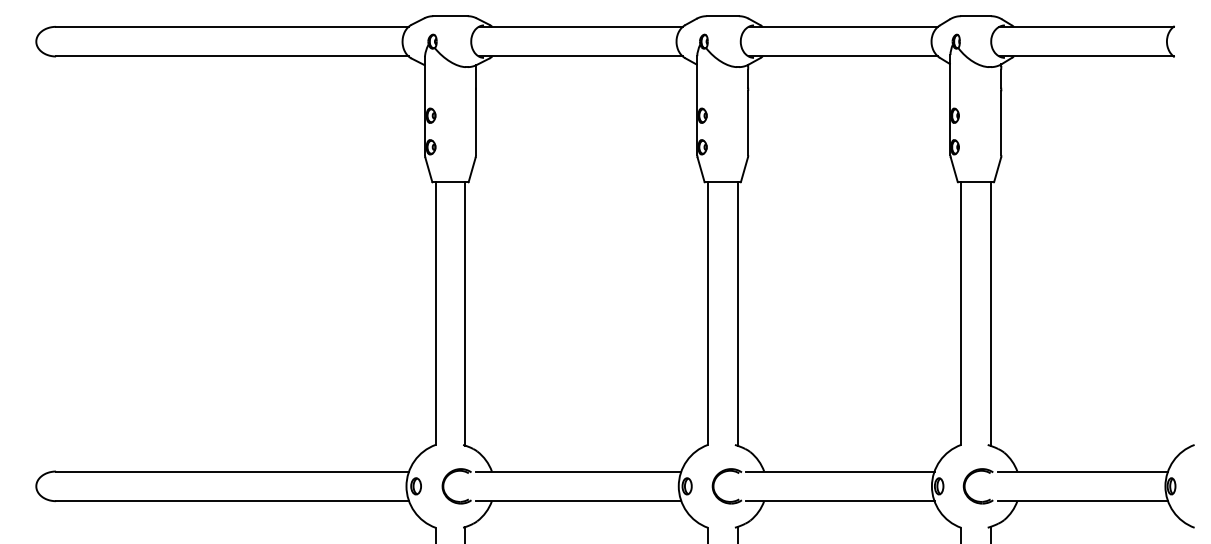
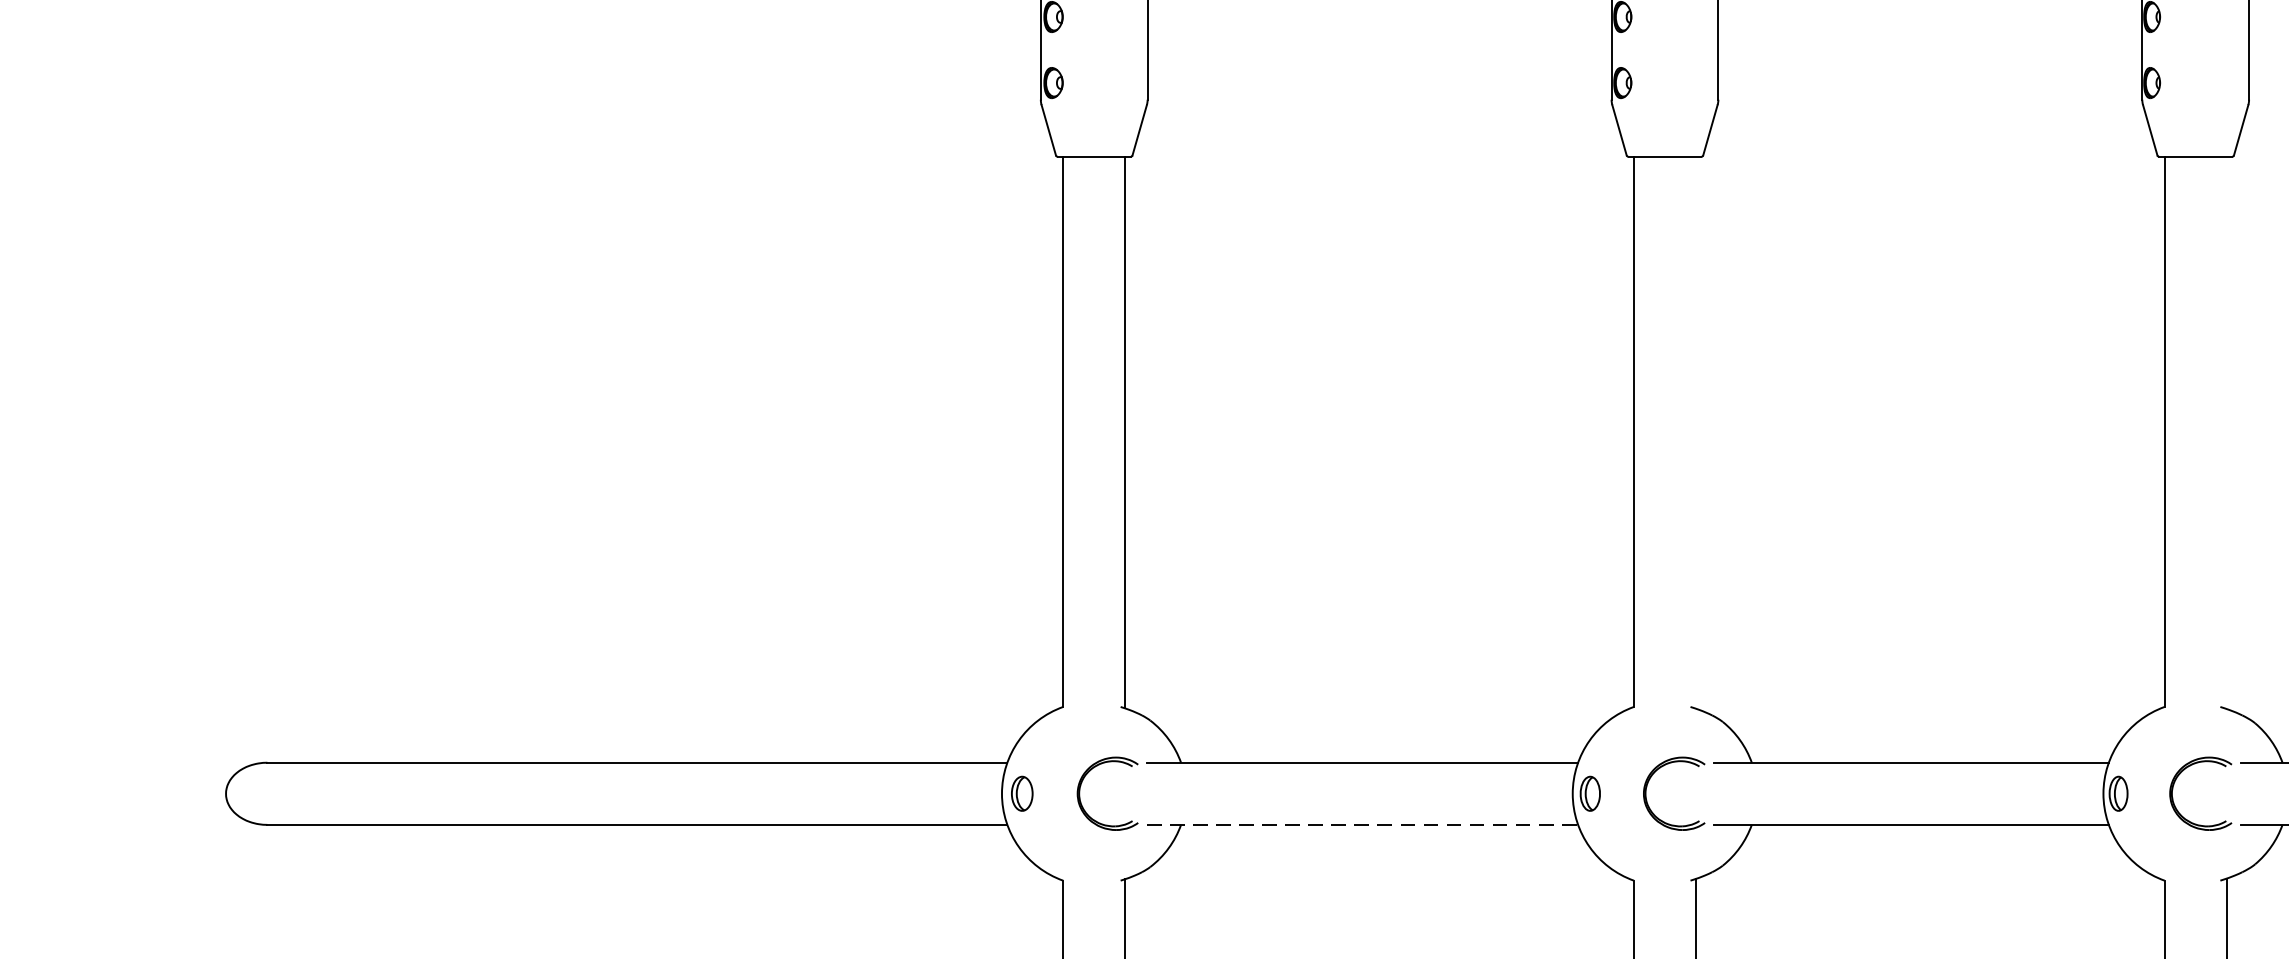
line: (737, 313) -> (1695, 431), removed
line: (990, 313) -> (2226, 431), removed
line: (578, 501) -> (1362, 825), solid -> dashed

